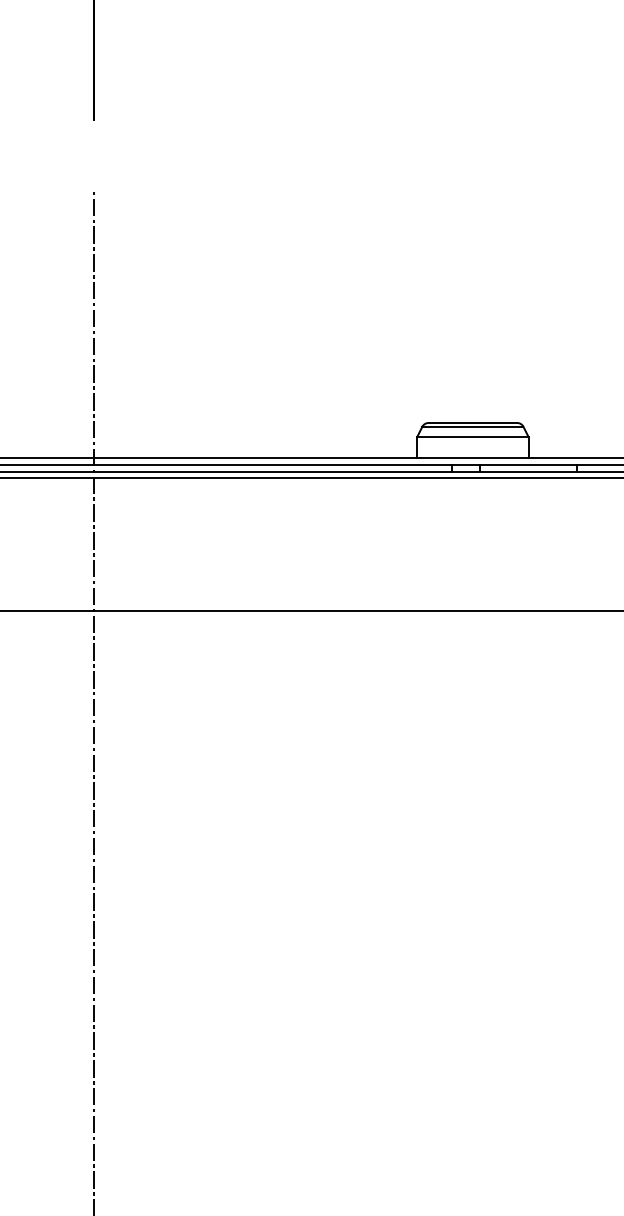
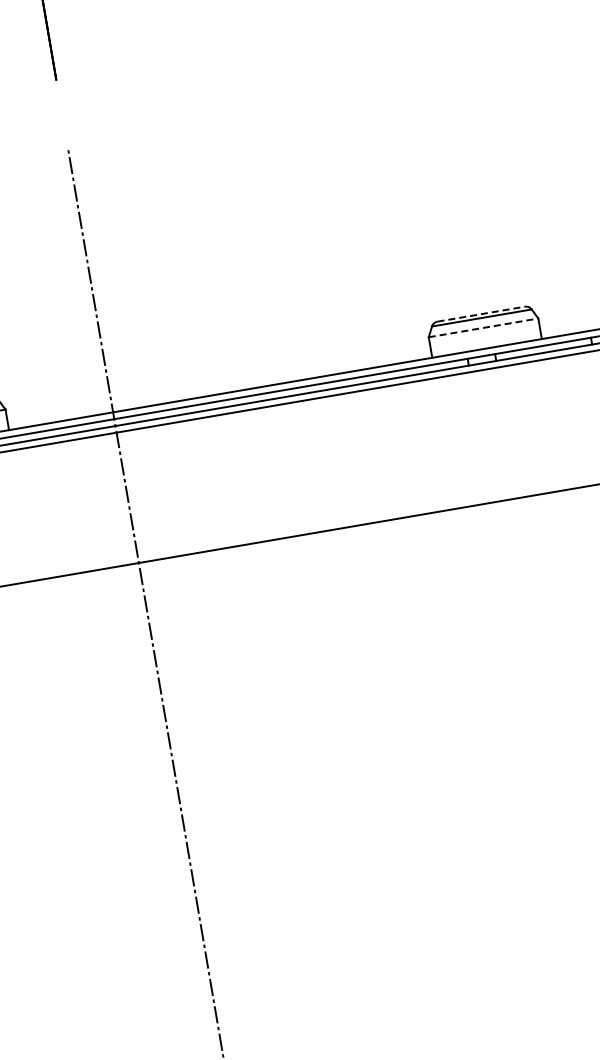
line: (473, 422) -> (481, 313), solid -> dashed
line: (472, 436) -> (483, 327), solid -> dashed

